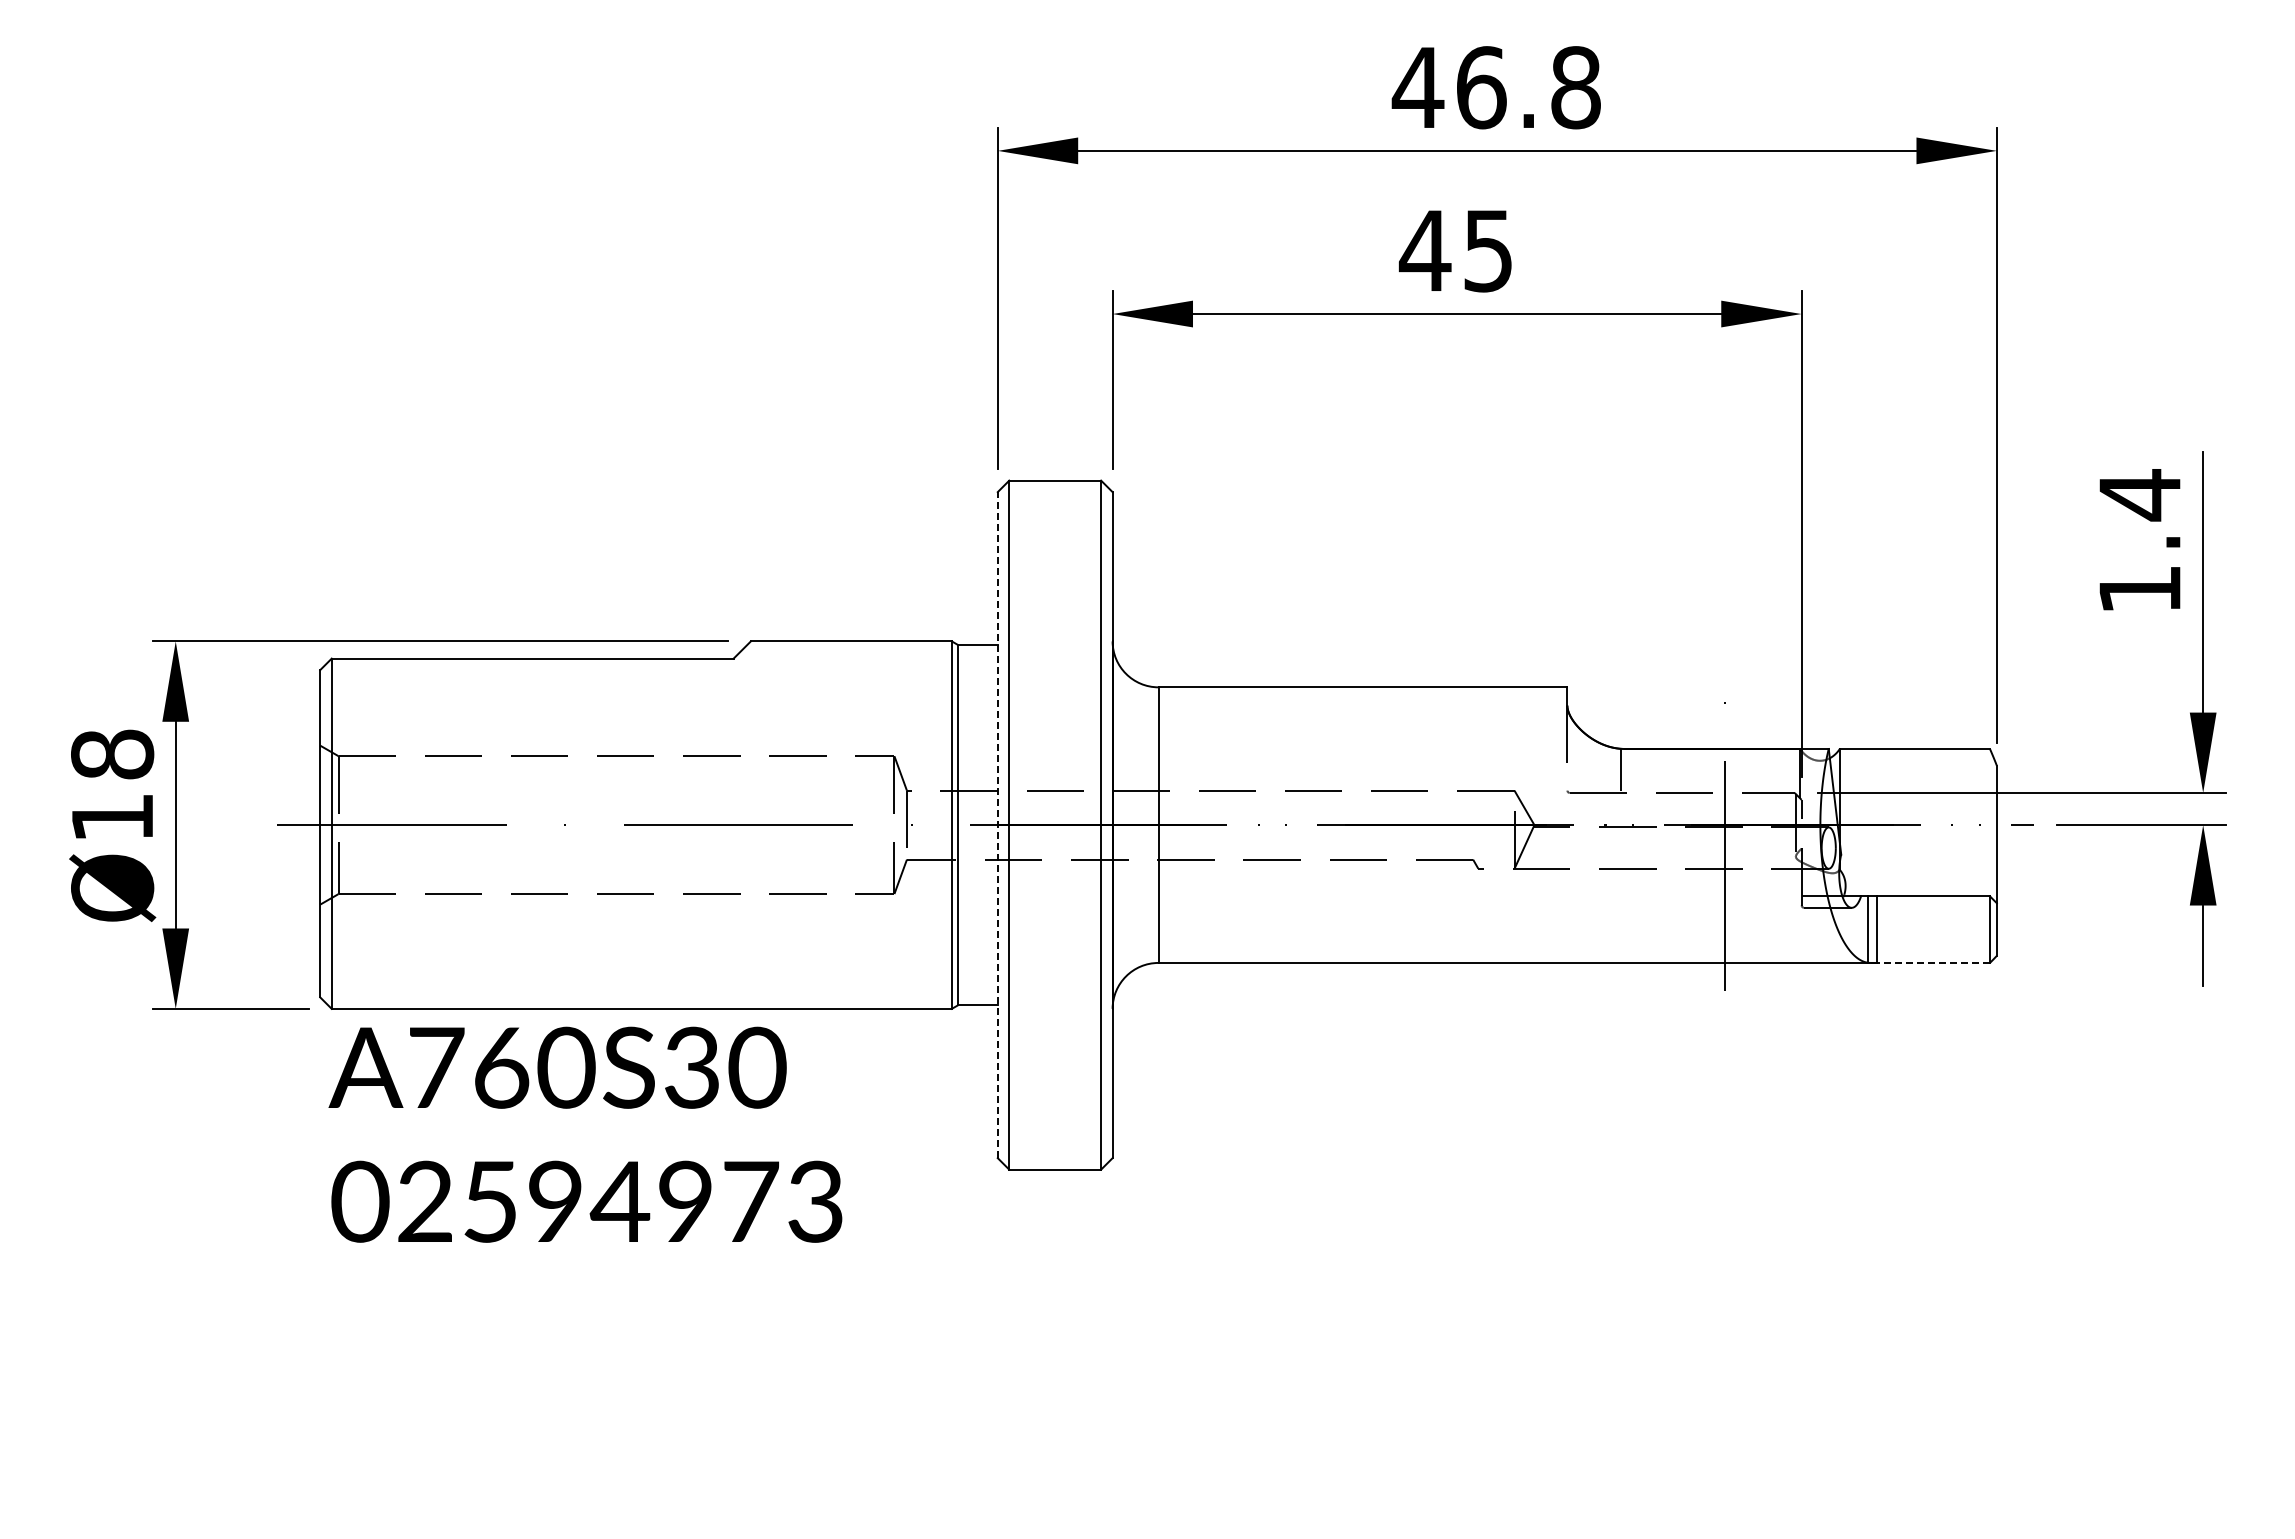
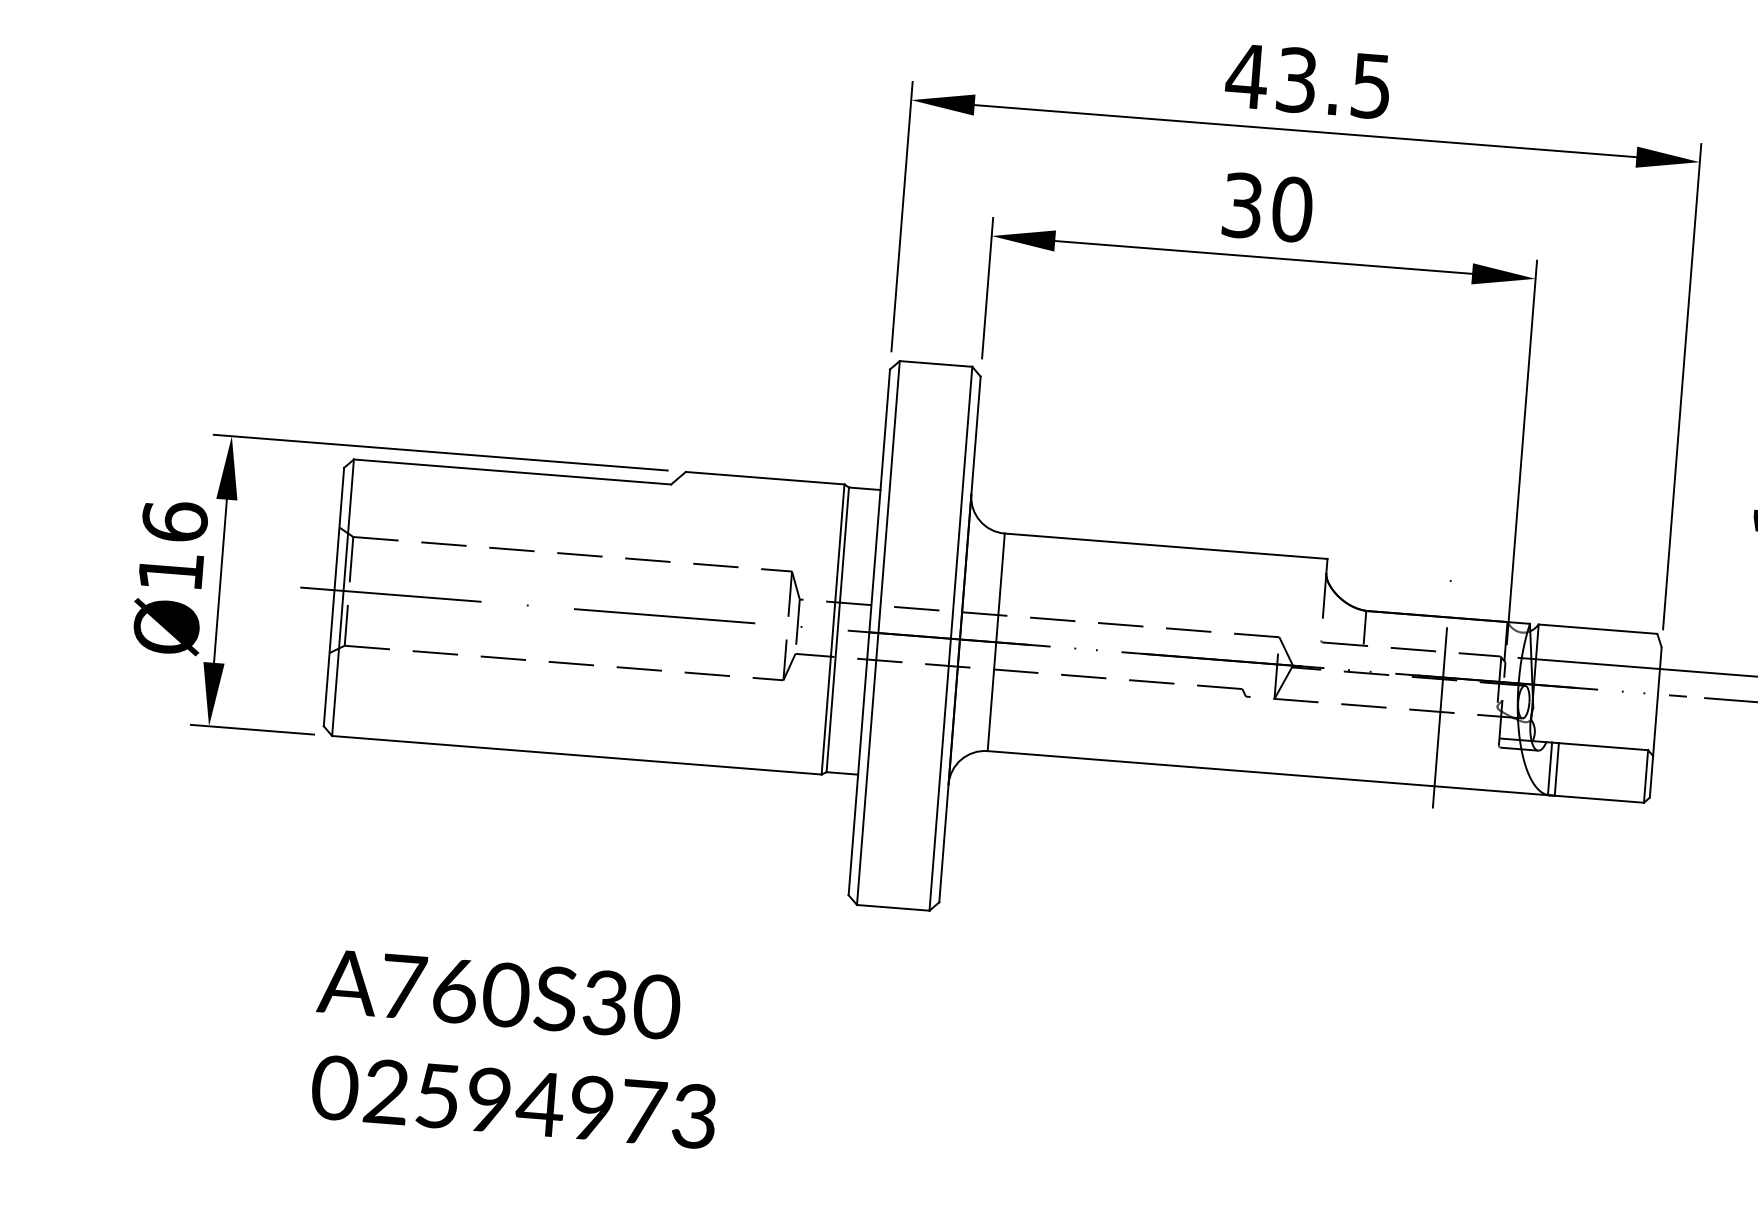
text: (1528, 87) -> (1334, 83), 46.8 -> 43.5
text: (1455, 250) -> (1266, 207), 45 -> 30
text: (112, 754) -> (174, 521), Ø18 -> Ø16
line: (997, 824) -> (869, 631), dashed -> solid
line: (1932, 962) -> (1598, 798), dashed -> solid
text: (585, 1134) -> (517, 1048), moved

